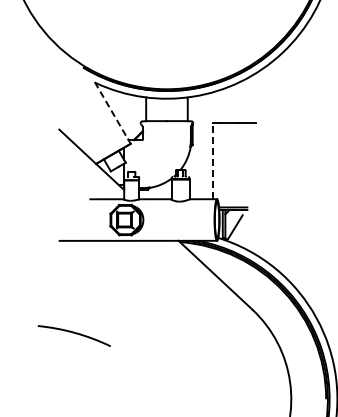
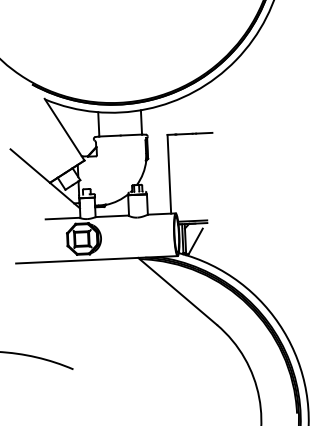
line: (112, 112) -> (64, 129), dashed -> solid
line: (212, 160) -> (169, 173), dashed -> solid

